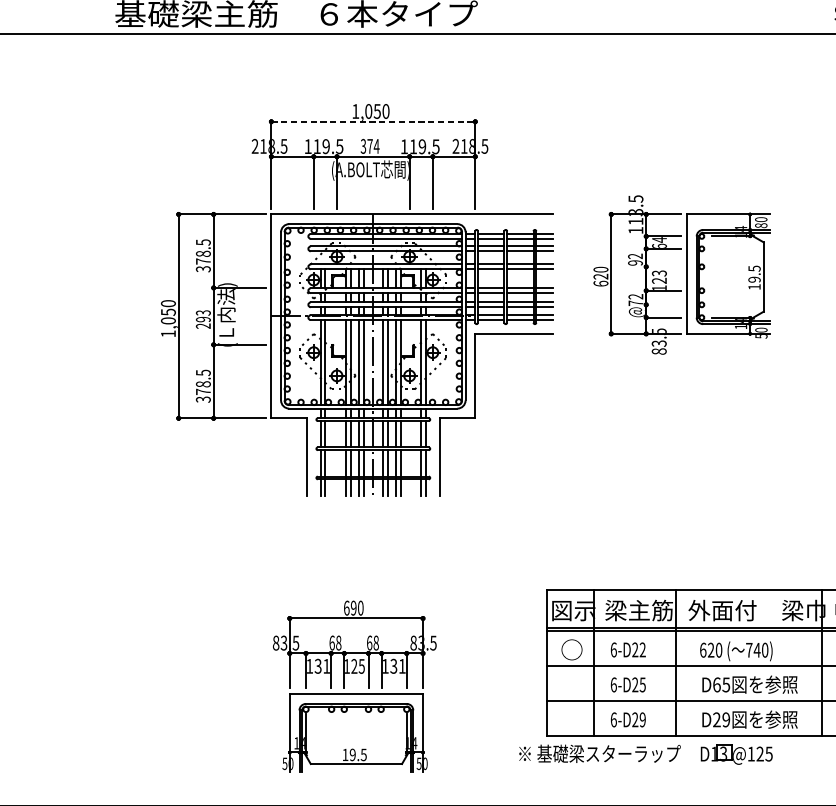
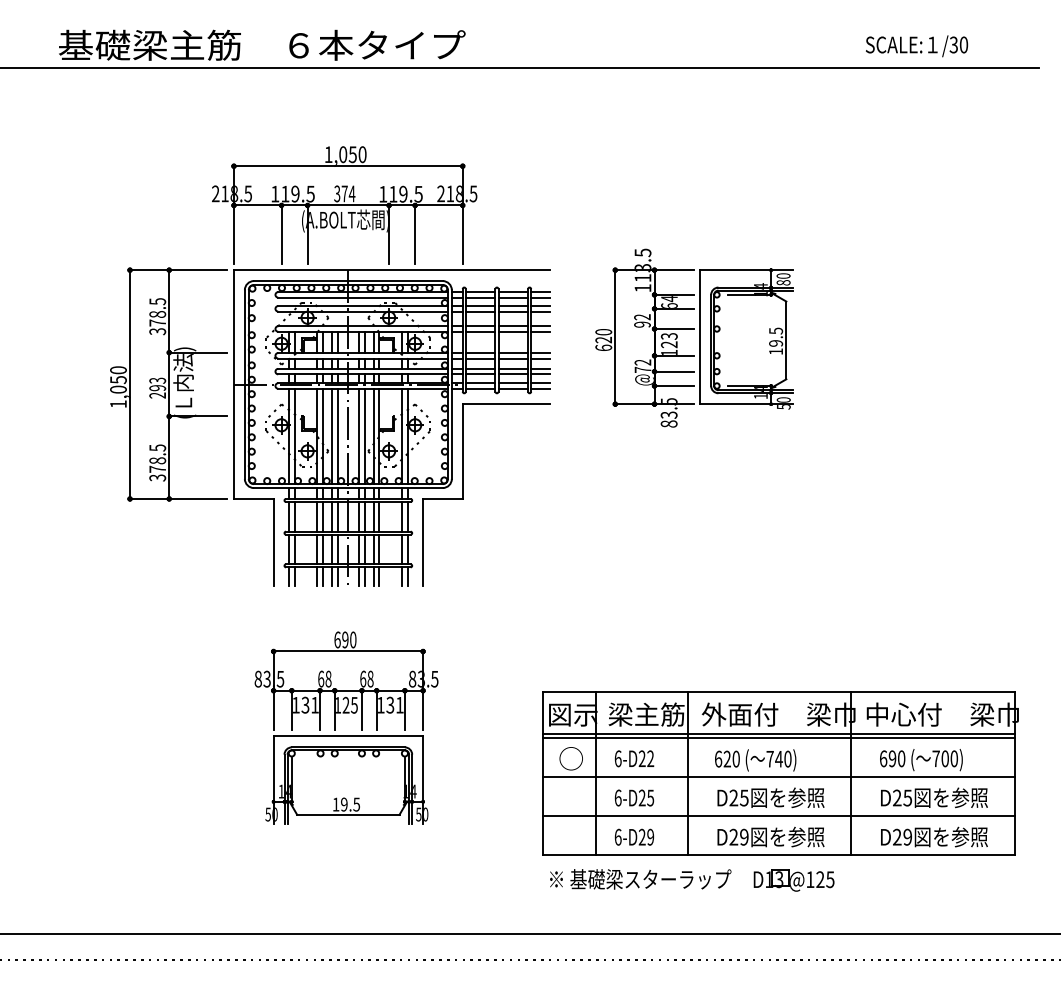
line: (373, 122) -> (348, 166), dashed -> solid
line: (663, 266) -> (673, 328), added
line: (663, 304) -> (673, 371), added
text: (716, 684) -> (733, 797), D65 -> D25
part: (354, 693) -> (346, 735), moved
part: (646, 754) -> (692, 880), moved

